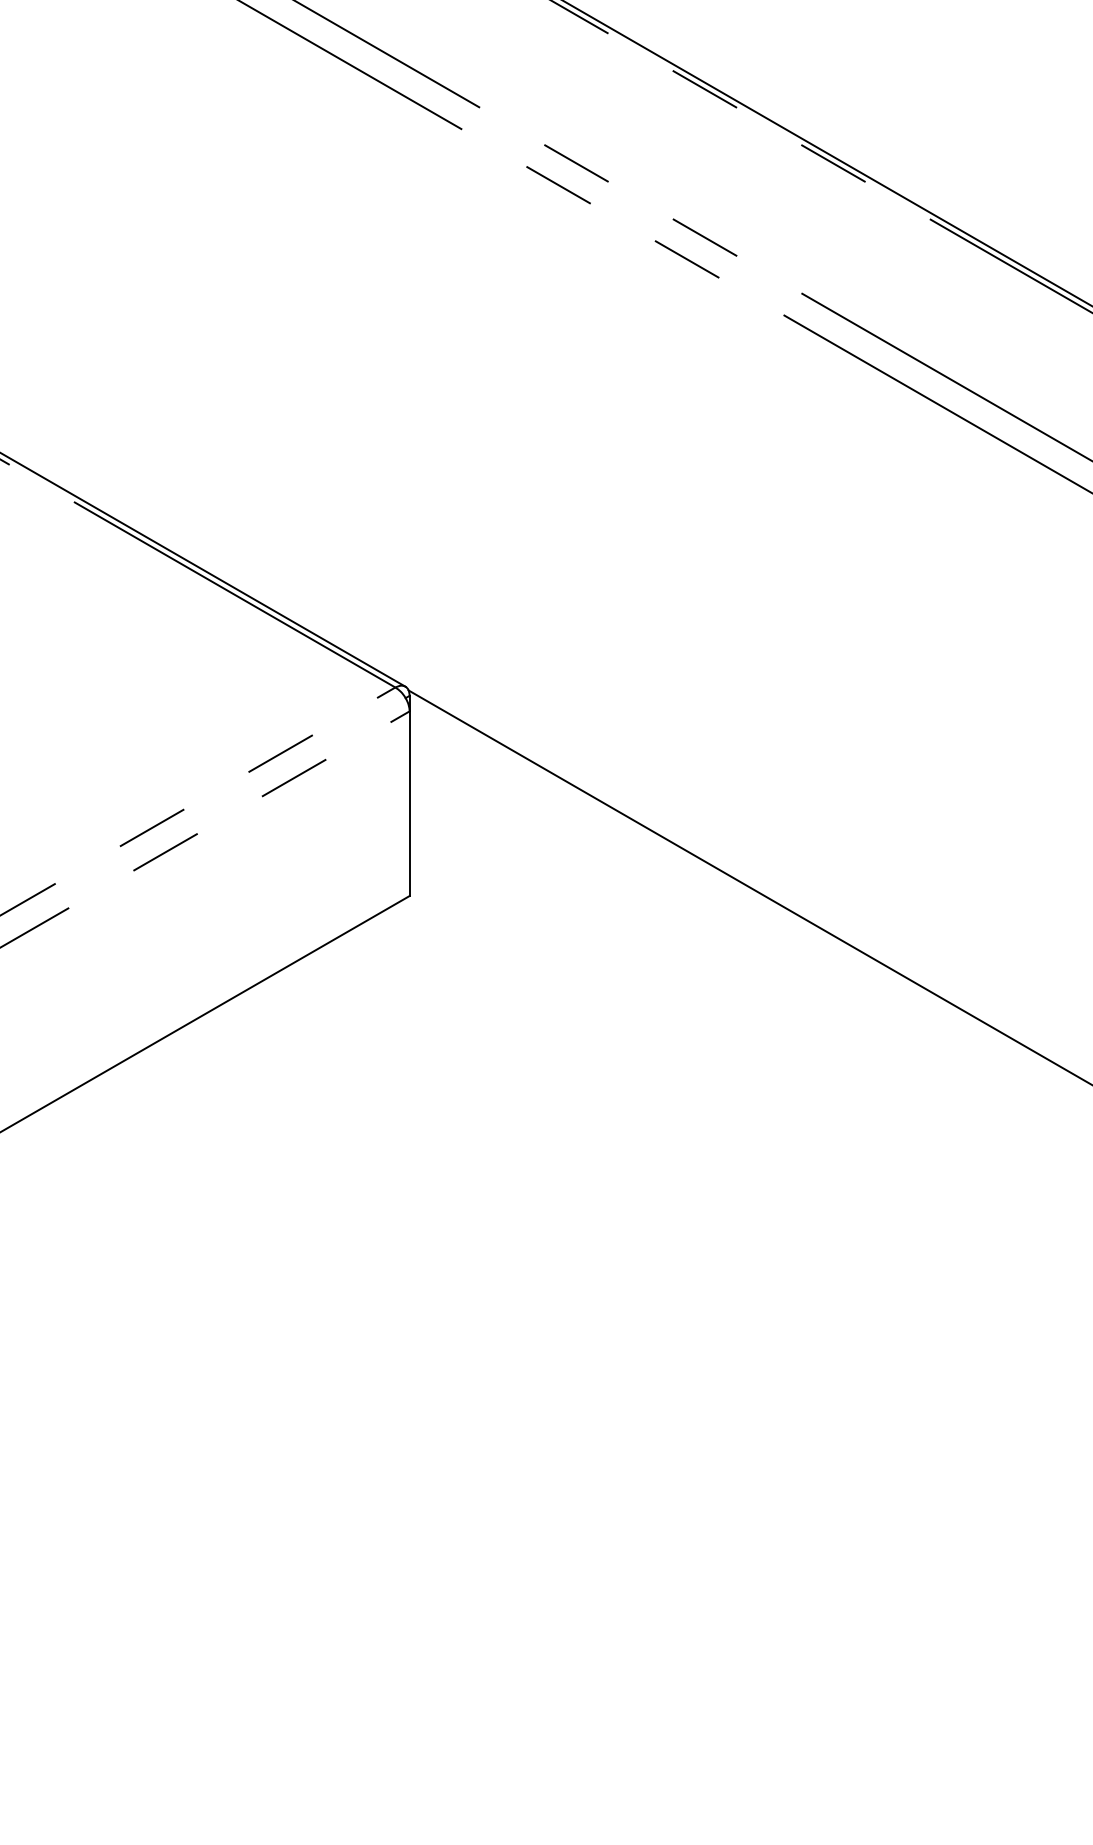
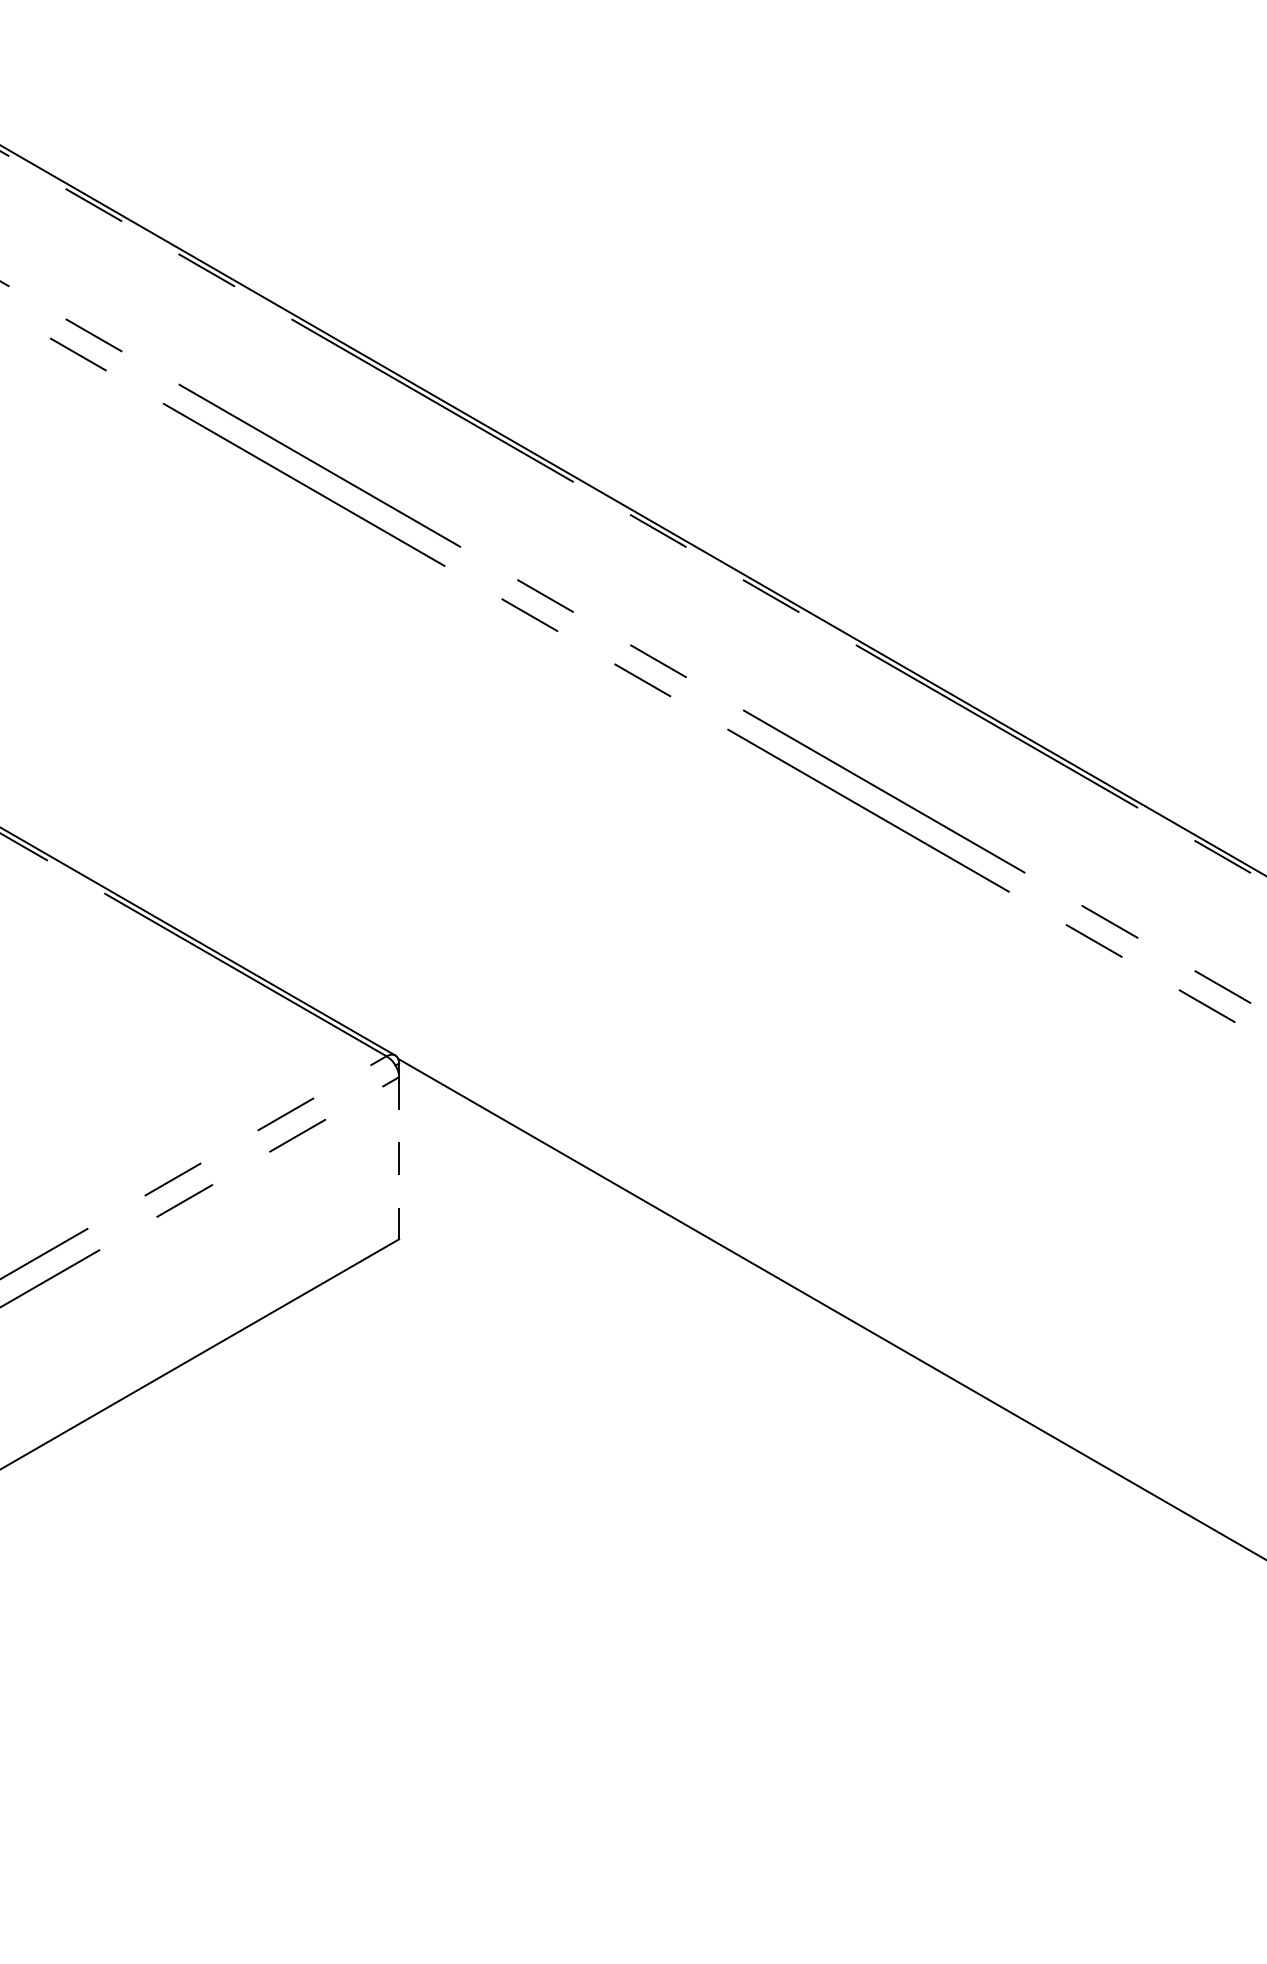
line: (410, 803) -> (399, 1158), solid -> dashed

